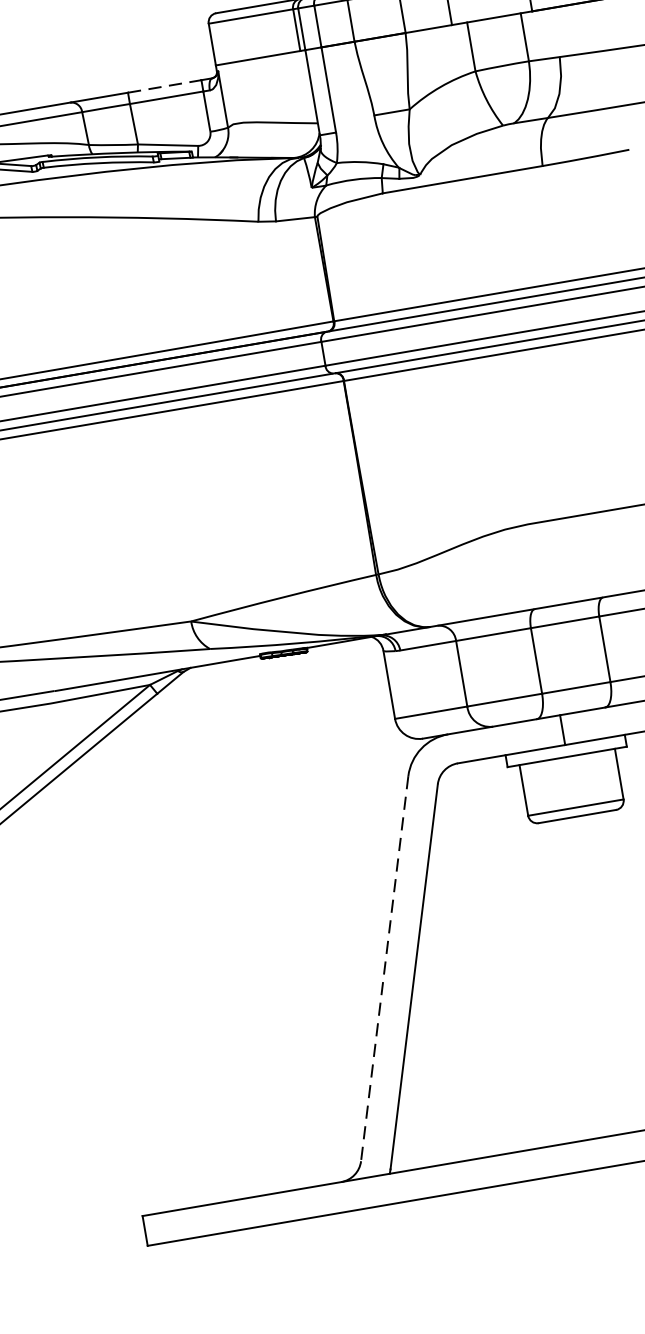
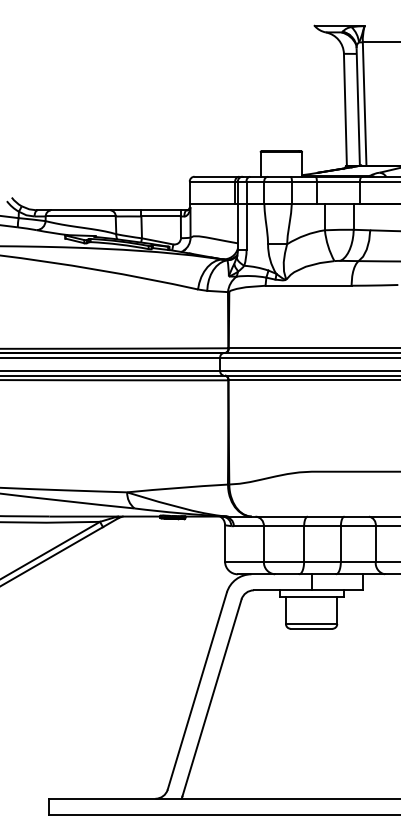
line: (165, 86) -> (161, 210), dashed -> solid
line: (385, 969) -> (197, 691), dashed -> solid

